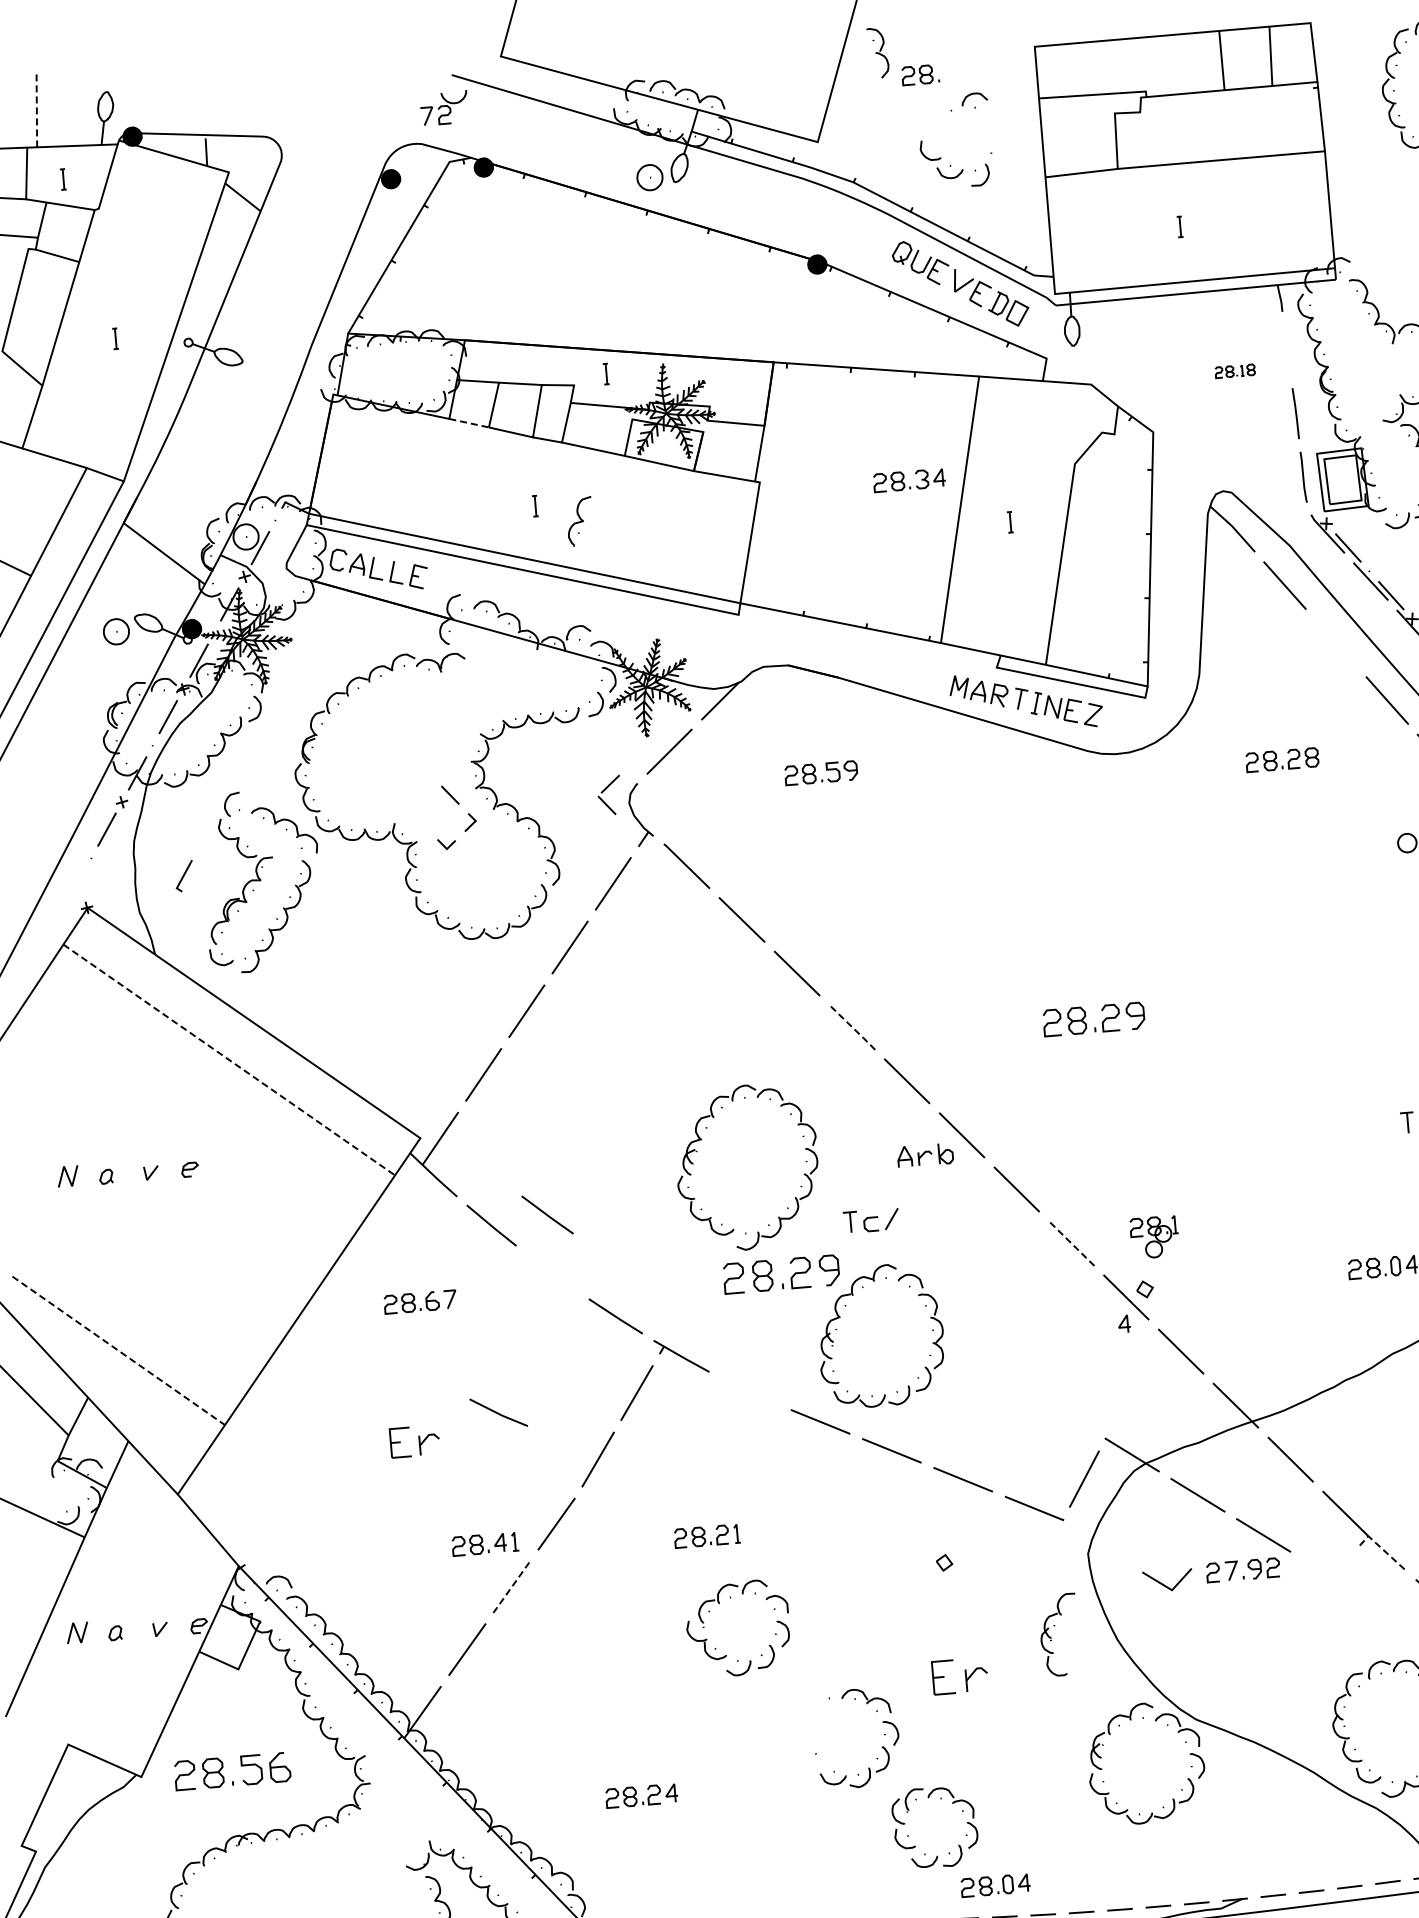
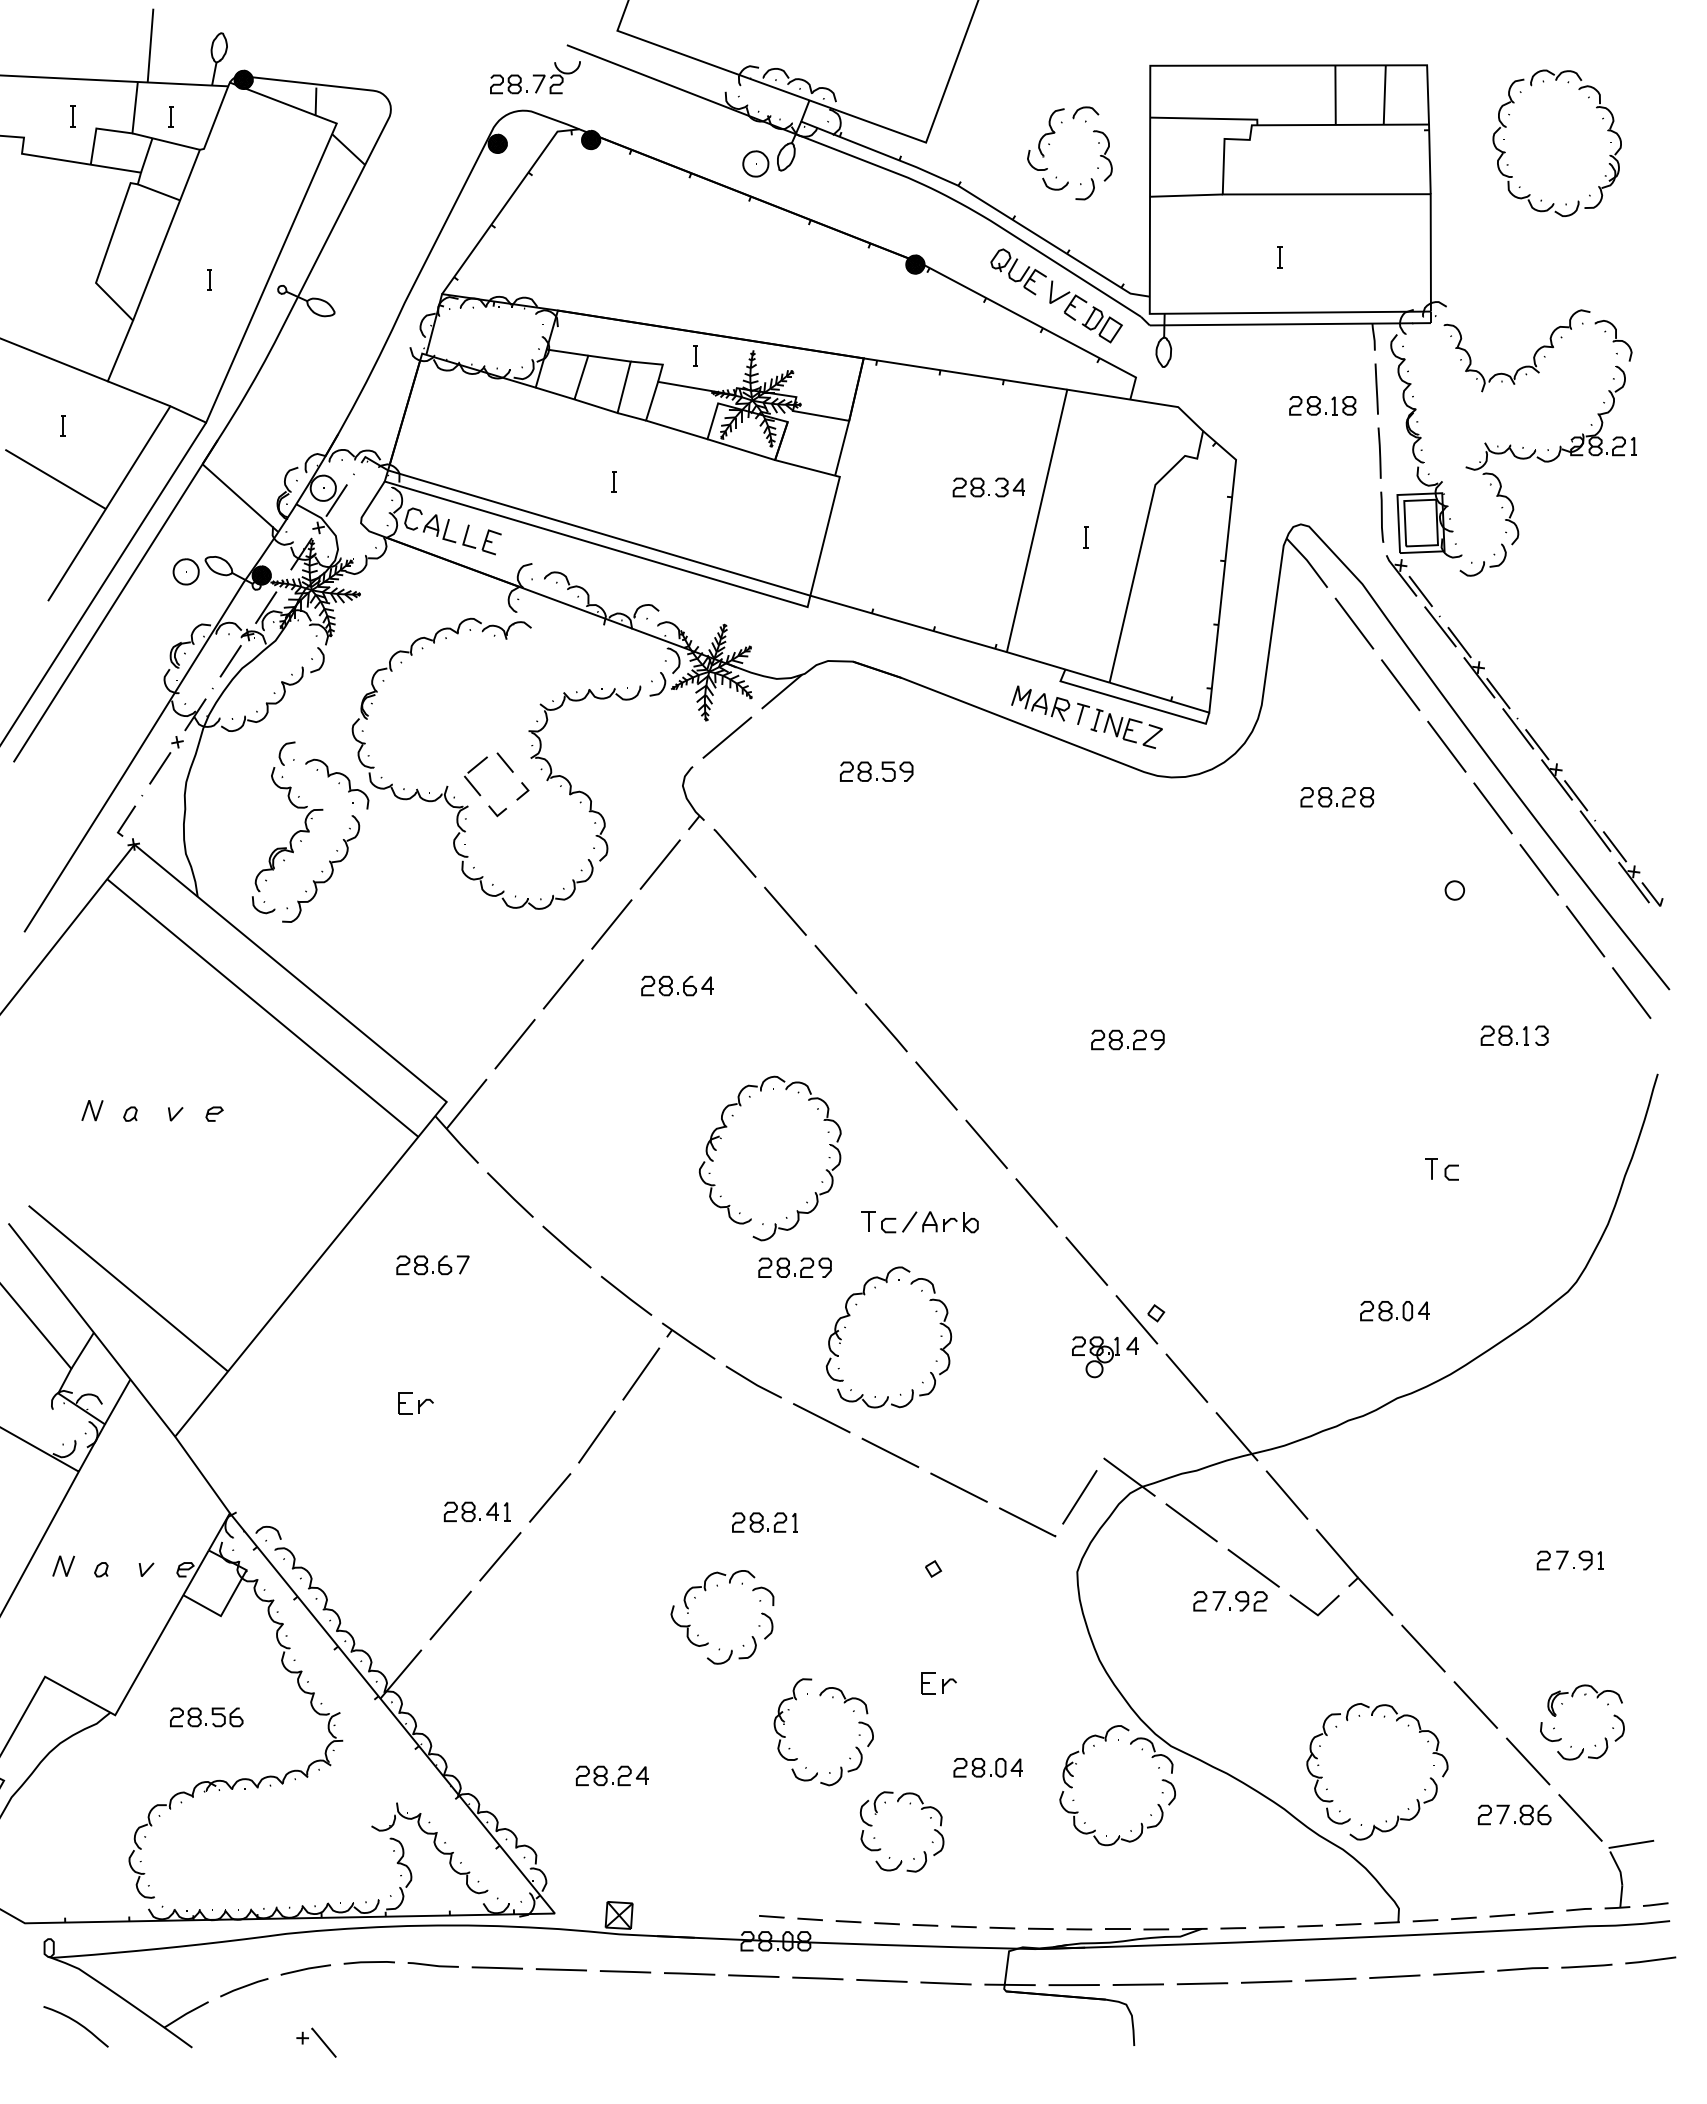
part: (877, 52) -> (1102, 155), moved
part: (919, 75) -> (508, 84), moved
line: (36, 111) -> (150, 46), dashed -> solid
line: (1287, 349) -> (1376, 388), added
part: (1234, 370) -> (1322, 405), size x1.67
line: (469, 423) -> (555, 393), dashed -> solid
part: (580, 521) -> (1051, 132), moved
line: (1335, 643) -> (1400, 685), added
part: (604, 791) -> (471, 771), moved
line: (183, 875) -> (125, 820), moved
part: (640, 1002) -> (677, 985), added
part: (1093, 1018) -> (1127, 1039), size x0.71
line: (852, 1027) -> (886, 1027), dashed -> solid
line: (228, 1059) -> (262, 1007), dashed -> solid
part: (925, 1155) -> (950, 1222), moved
line: (547, 1214) -> (566, 1246), moved
part: (1154, 1237) -> (1095, 1357), moved
line: (1071, 1243) -> (1086, 1261), dashed -> solid
part: (780, 1274) -> (794, 1267), size x0.62
line: (118, 1350) -> (128, 1288), dashed -> solid
line: (497, 1412) -> (752, 1381), moved
part: (414, 1441) -> (415, 1403), size x0.71
part: (706, 1536) -> (764, 1522), moved
line: (1381, 1548) -> (1370, 1591), dashed -> solid
line: (1164, 1584) -> (1310, 1608), moved
line: (512, 1586) -> (500, 1556), dashed -> solid
part: (1051, 1636) -> (784, 1720), moved
part: (959, 1676) -> (938, 1683), size x0.62
part: (232, 1771) -> (206, 1717), size x0.62
part: (994, 1885) -> (987, 1767), moved

